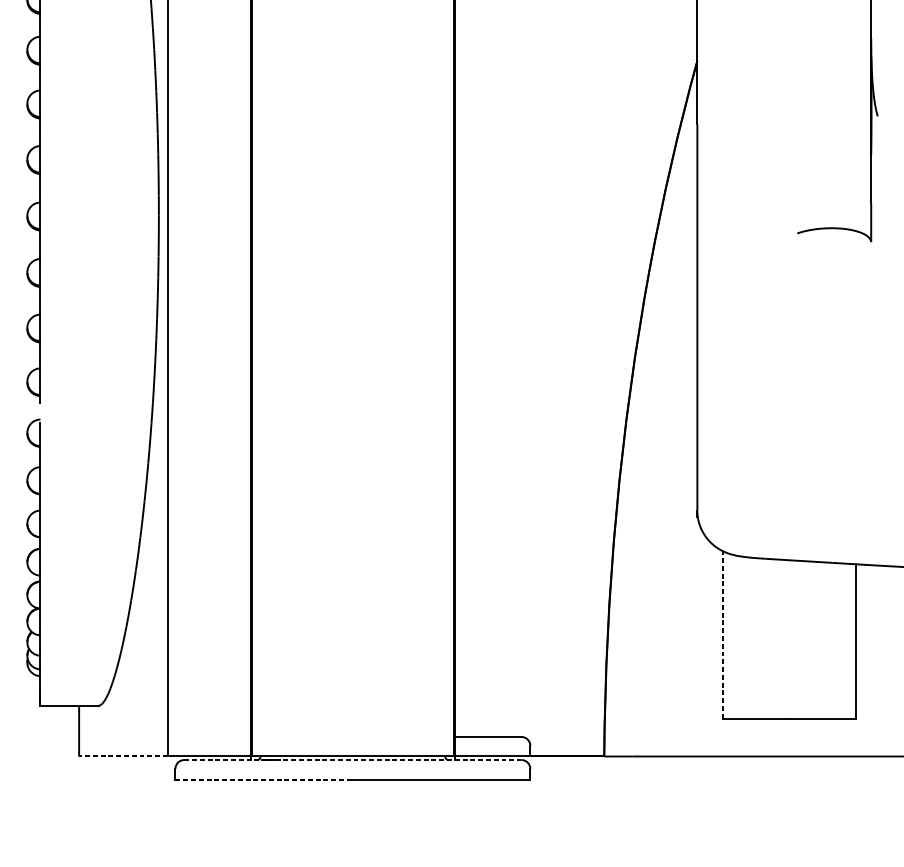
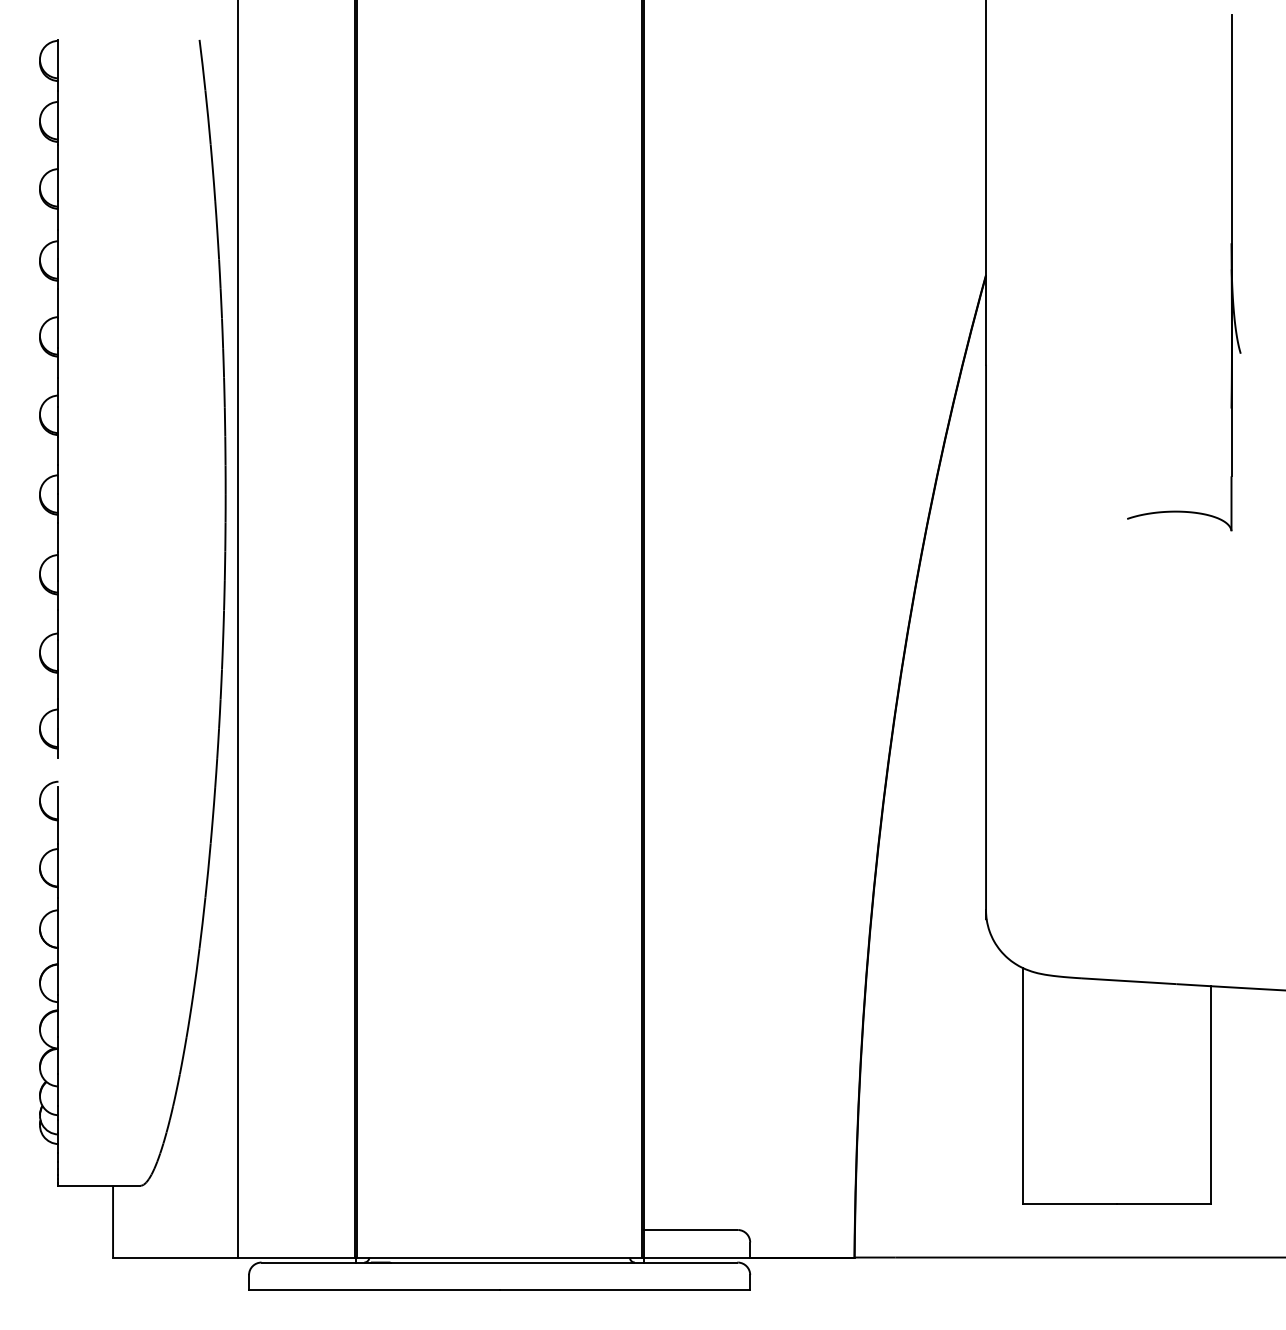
line: (723, 634) -> (1022, 1085), dashed -> solid
line: (123, 756) -> (175, 1257), dashed -> solid
line: (223, 760) -> (316, 1262), dashed -> solid
line: (398, 760) -> (564, 1262), dashed -> solid
line: (264, 779) -> (374, 1290), dashed -> solid

